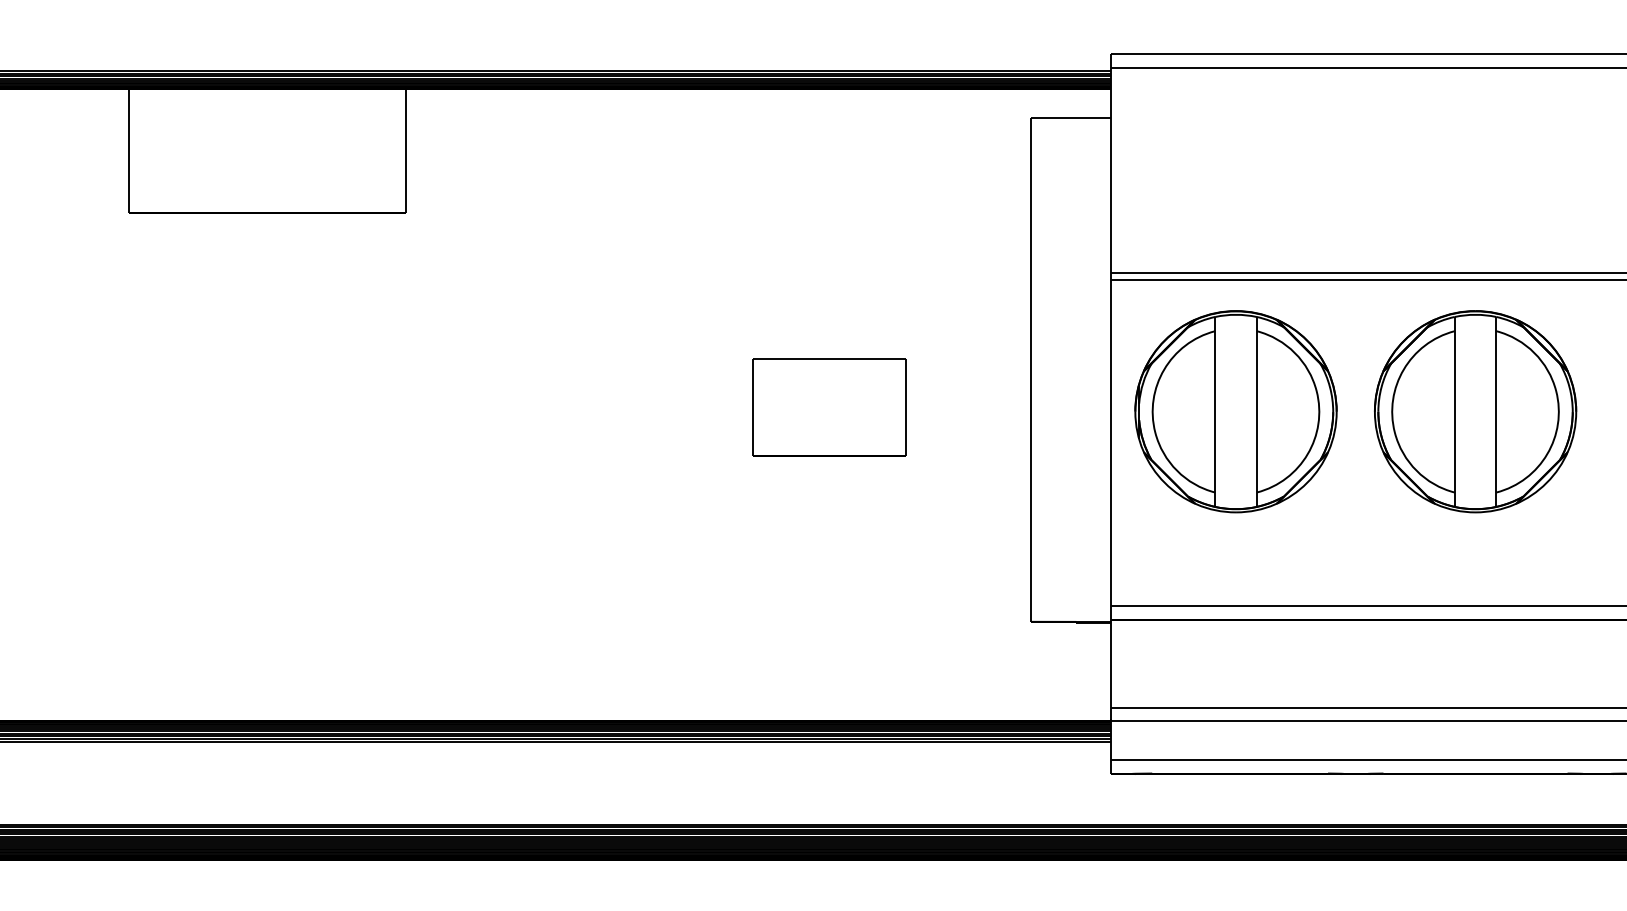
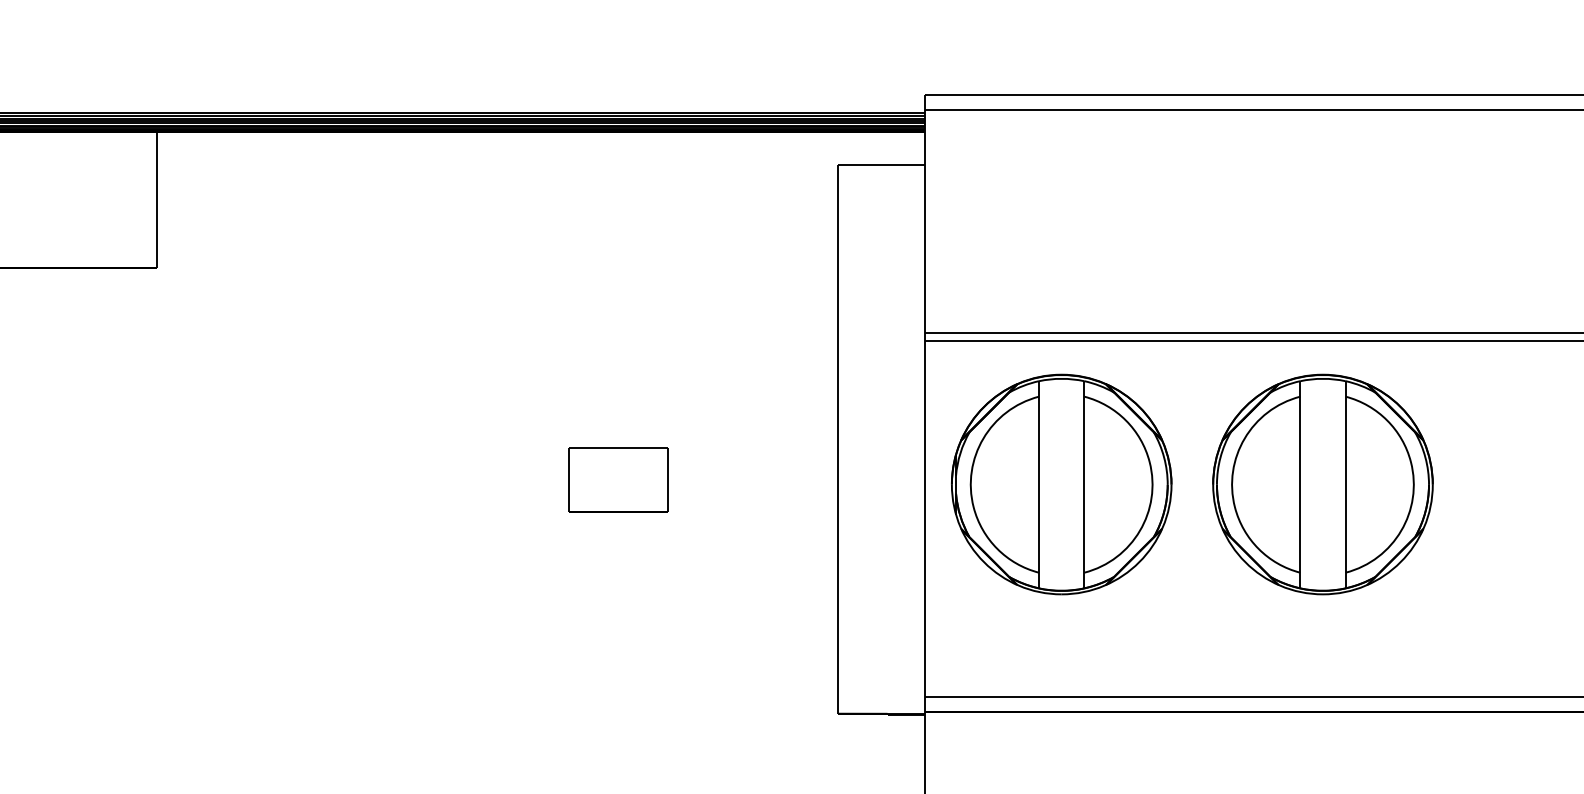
part: (829, 407) -> (618, 479), size x0.6

